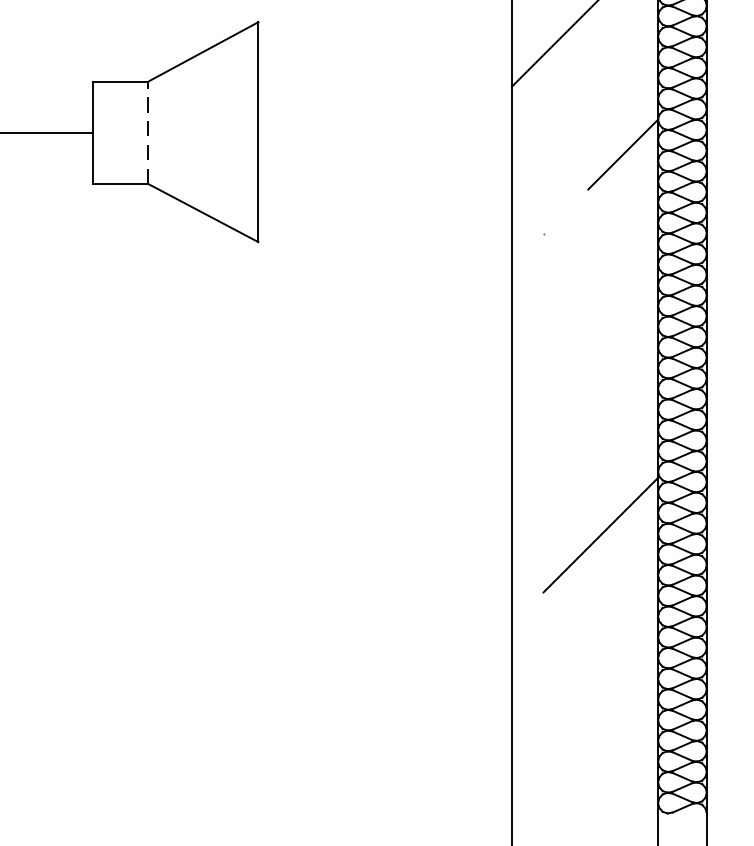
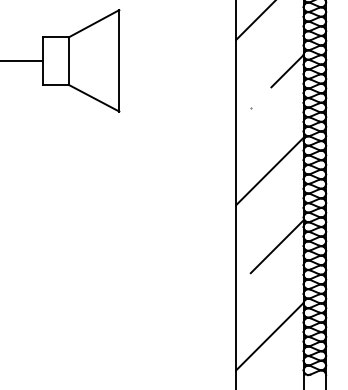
line: (148, 133) -> (68, 61), dashed -> solid
line: (584, 372) -> (269, 171), added
line: (584, 729) -> (269, 336), added

